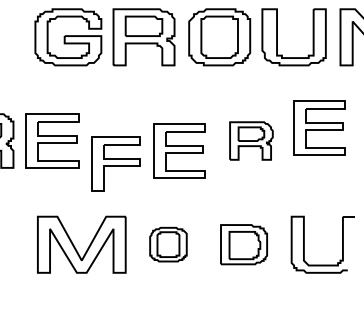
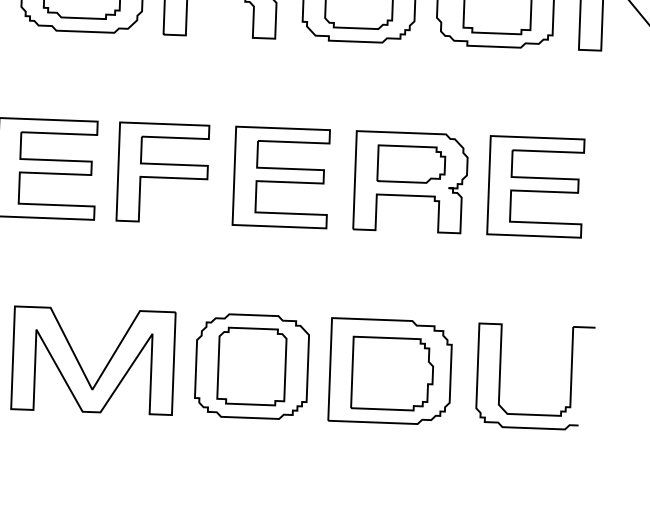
part: (319, 127) -> (535, 185), moved
part: (251, 140) -> (411, 181), size x1.43
part: (179, 150) -> (281, 176), moved
part: (115, 163) -> (162, 172), moved
part: (168, 244) -> (252, 366), size x1.67
part: (243, 244) -> (389, 371), size x1.43

